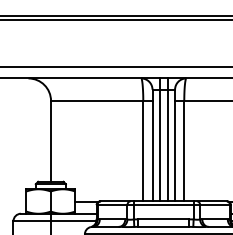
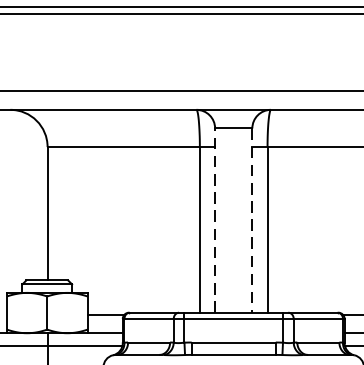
line: (160, 139) -> (228, 210), removed
line: (167, 139) -> (239, 210), removed
line: (152, 145) -> (215, 220), solid -> dashed
line: (175, 145) -> (253, 220), solid -> dashed

